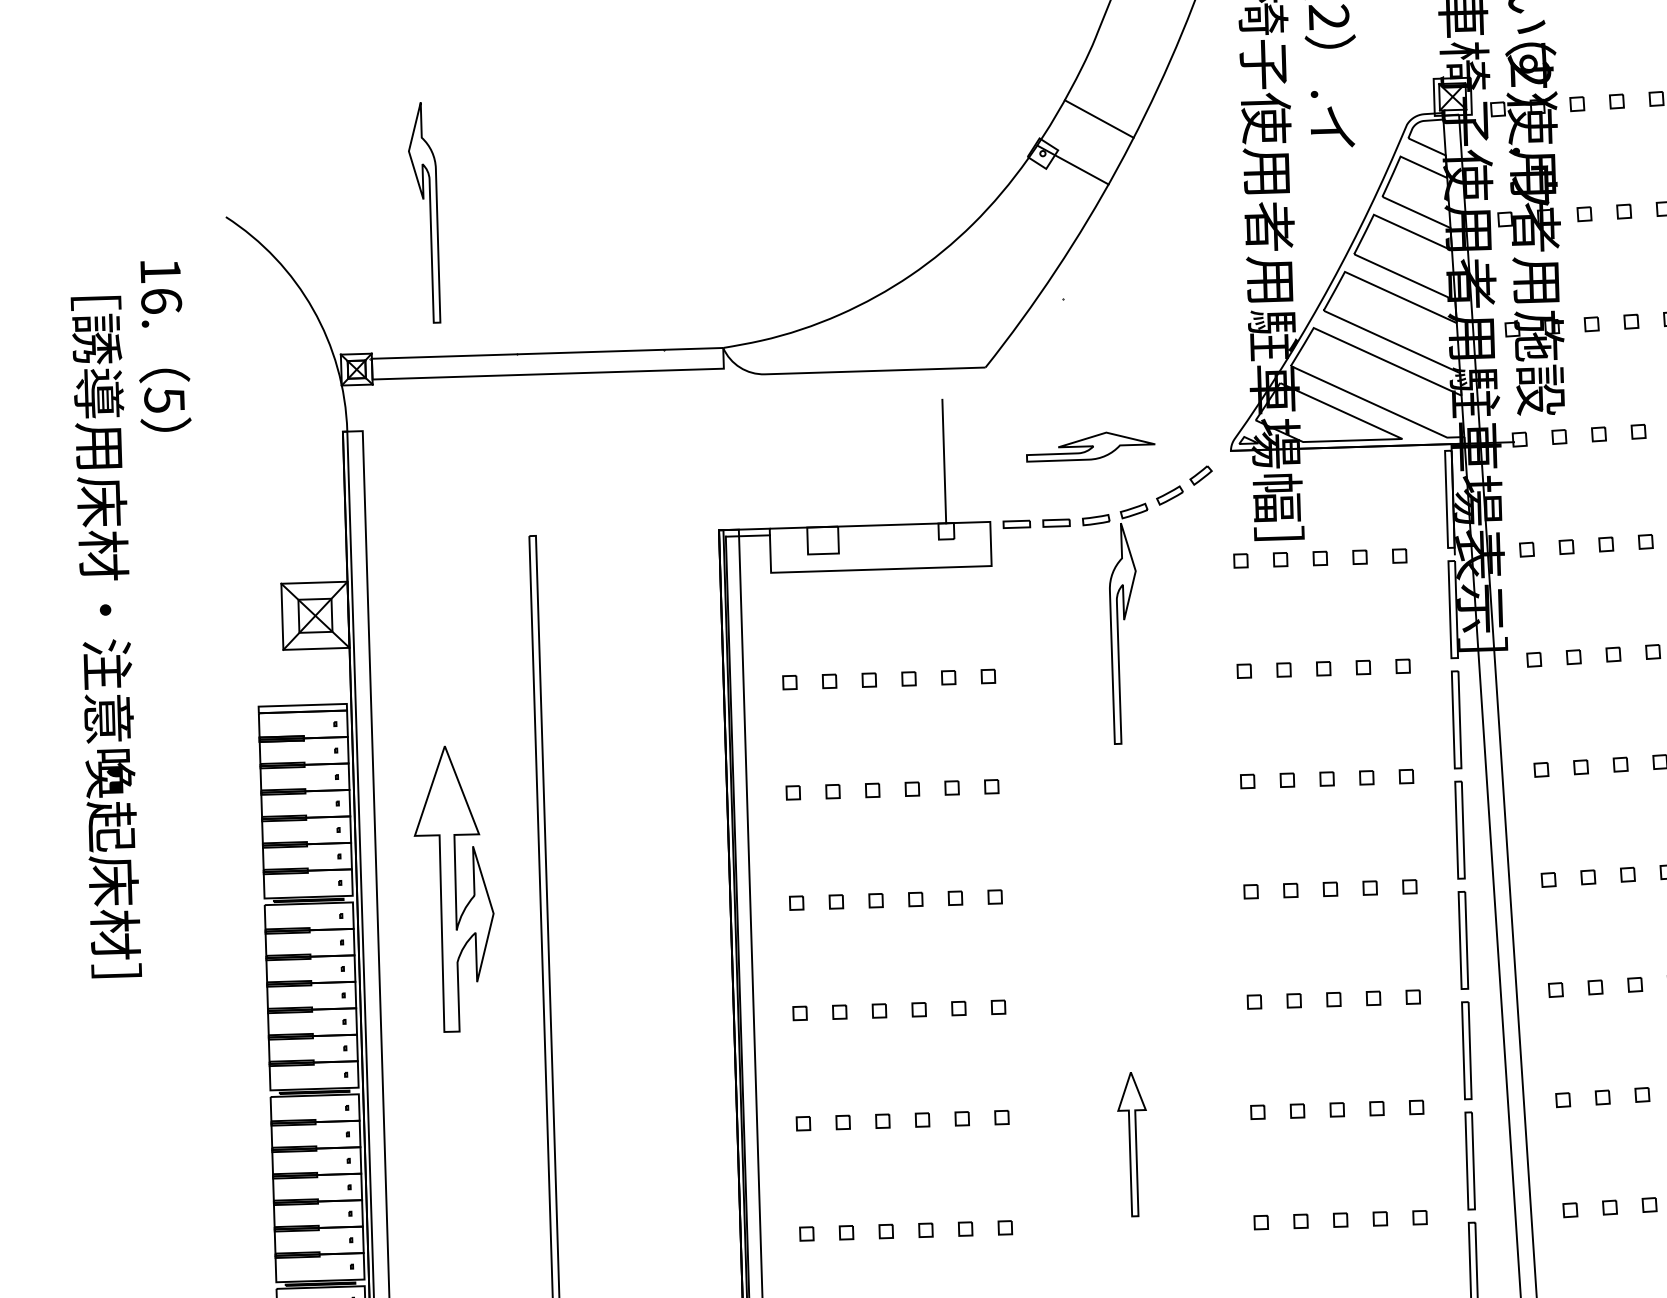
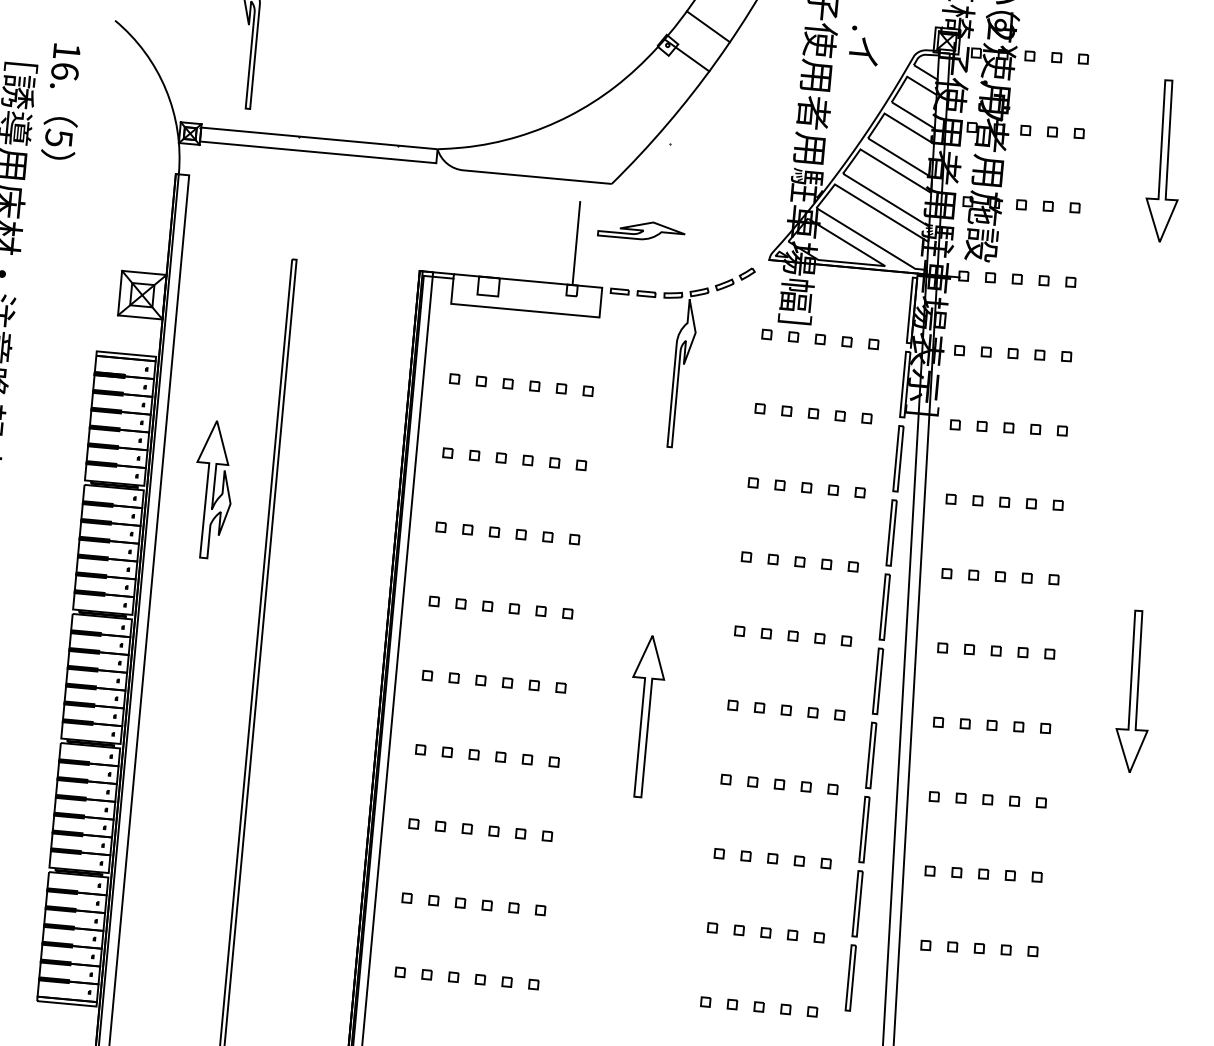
curve: (1090, 446) -> (641, 230), moved
part: (455, 888) -> (213, 489), size x0.71
part: (1135, 1143) -> (648, 716), size x1.67

